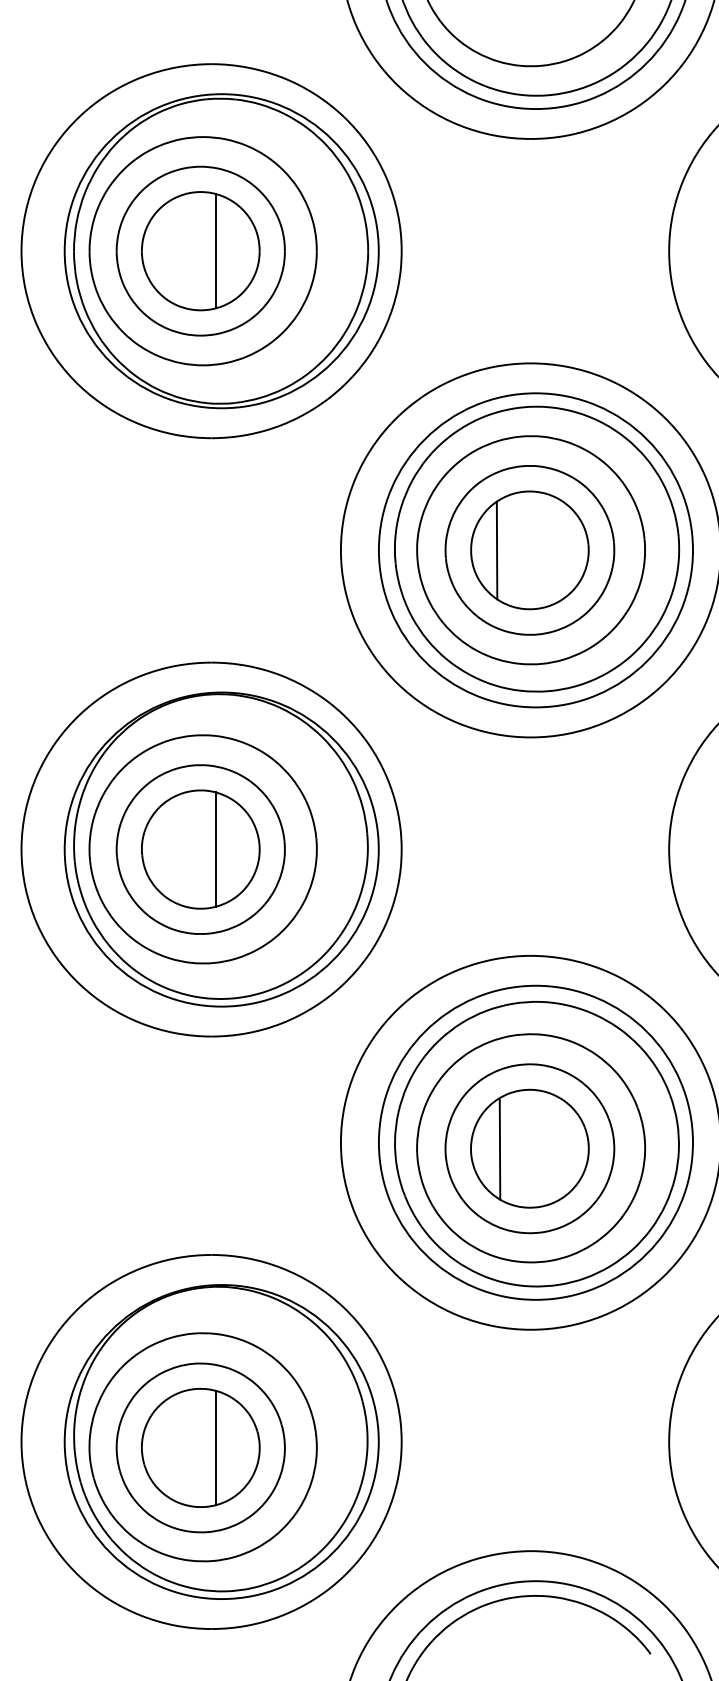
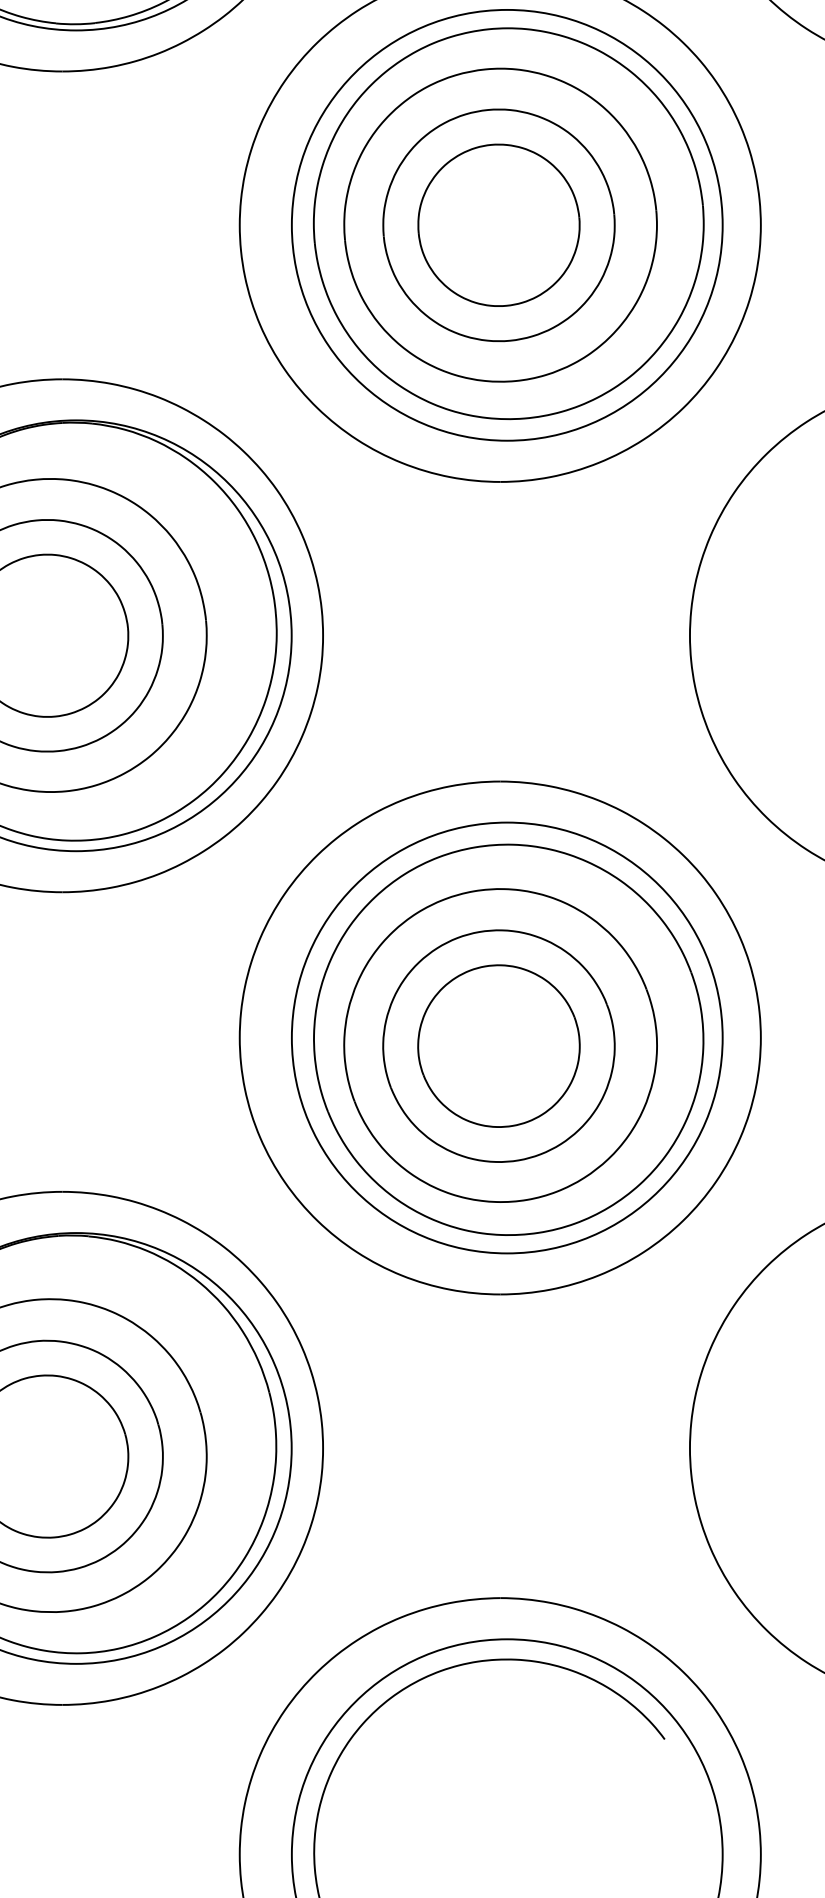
line: (496, 550) -> (453, 225), removed
line: (215, 849) -> (67, 635), removed
line: (499, 1148) -> (457, 1045), removed
line: (215, 1447) -> (67, 1455), removed

